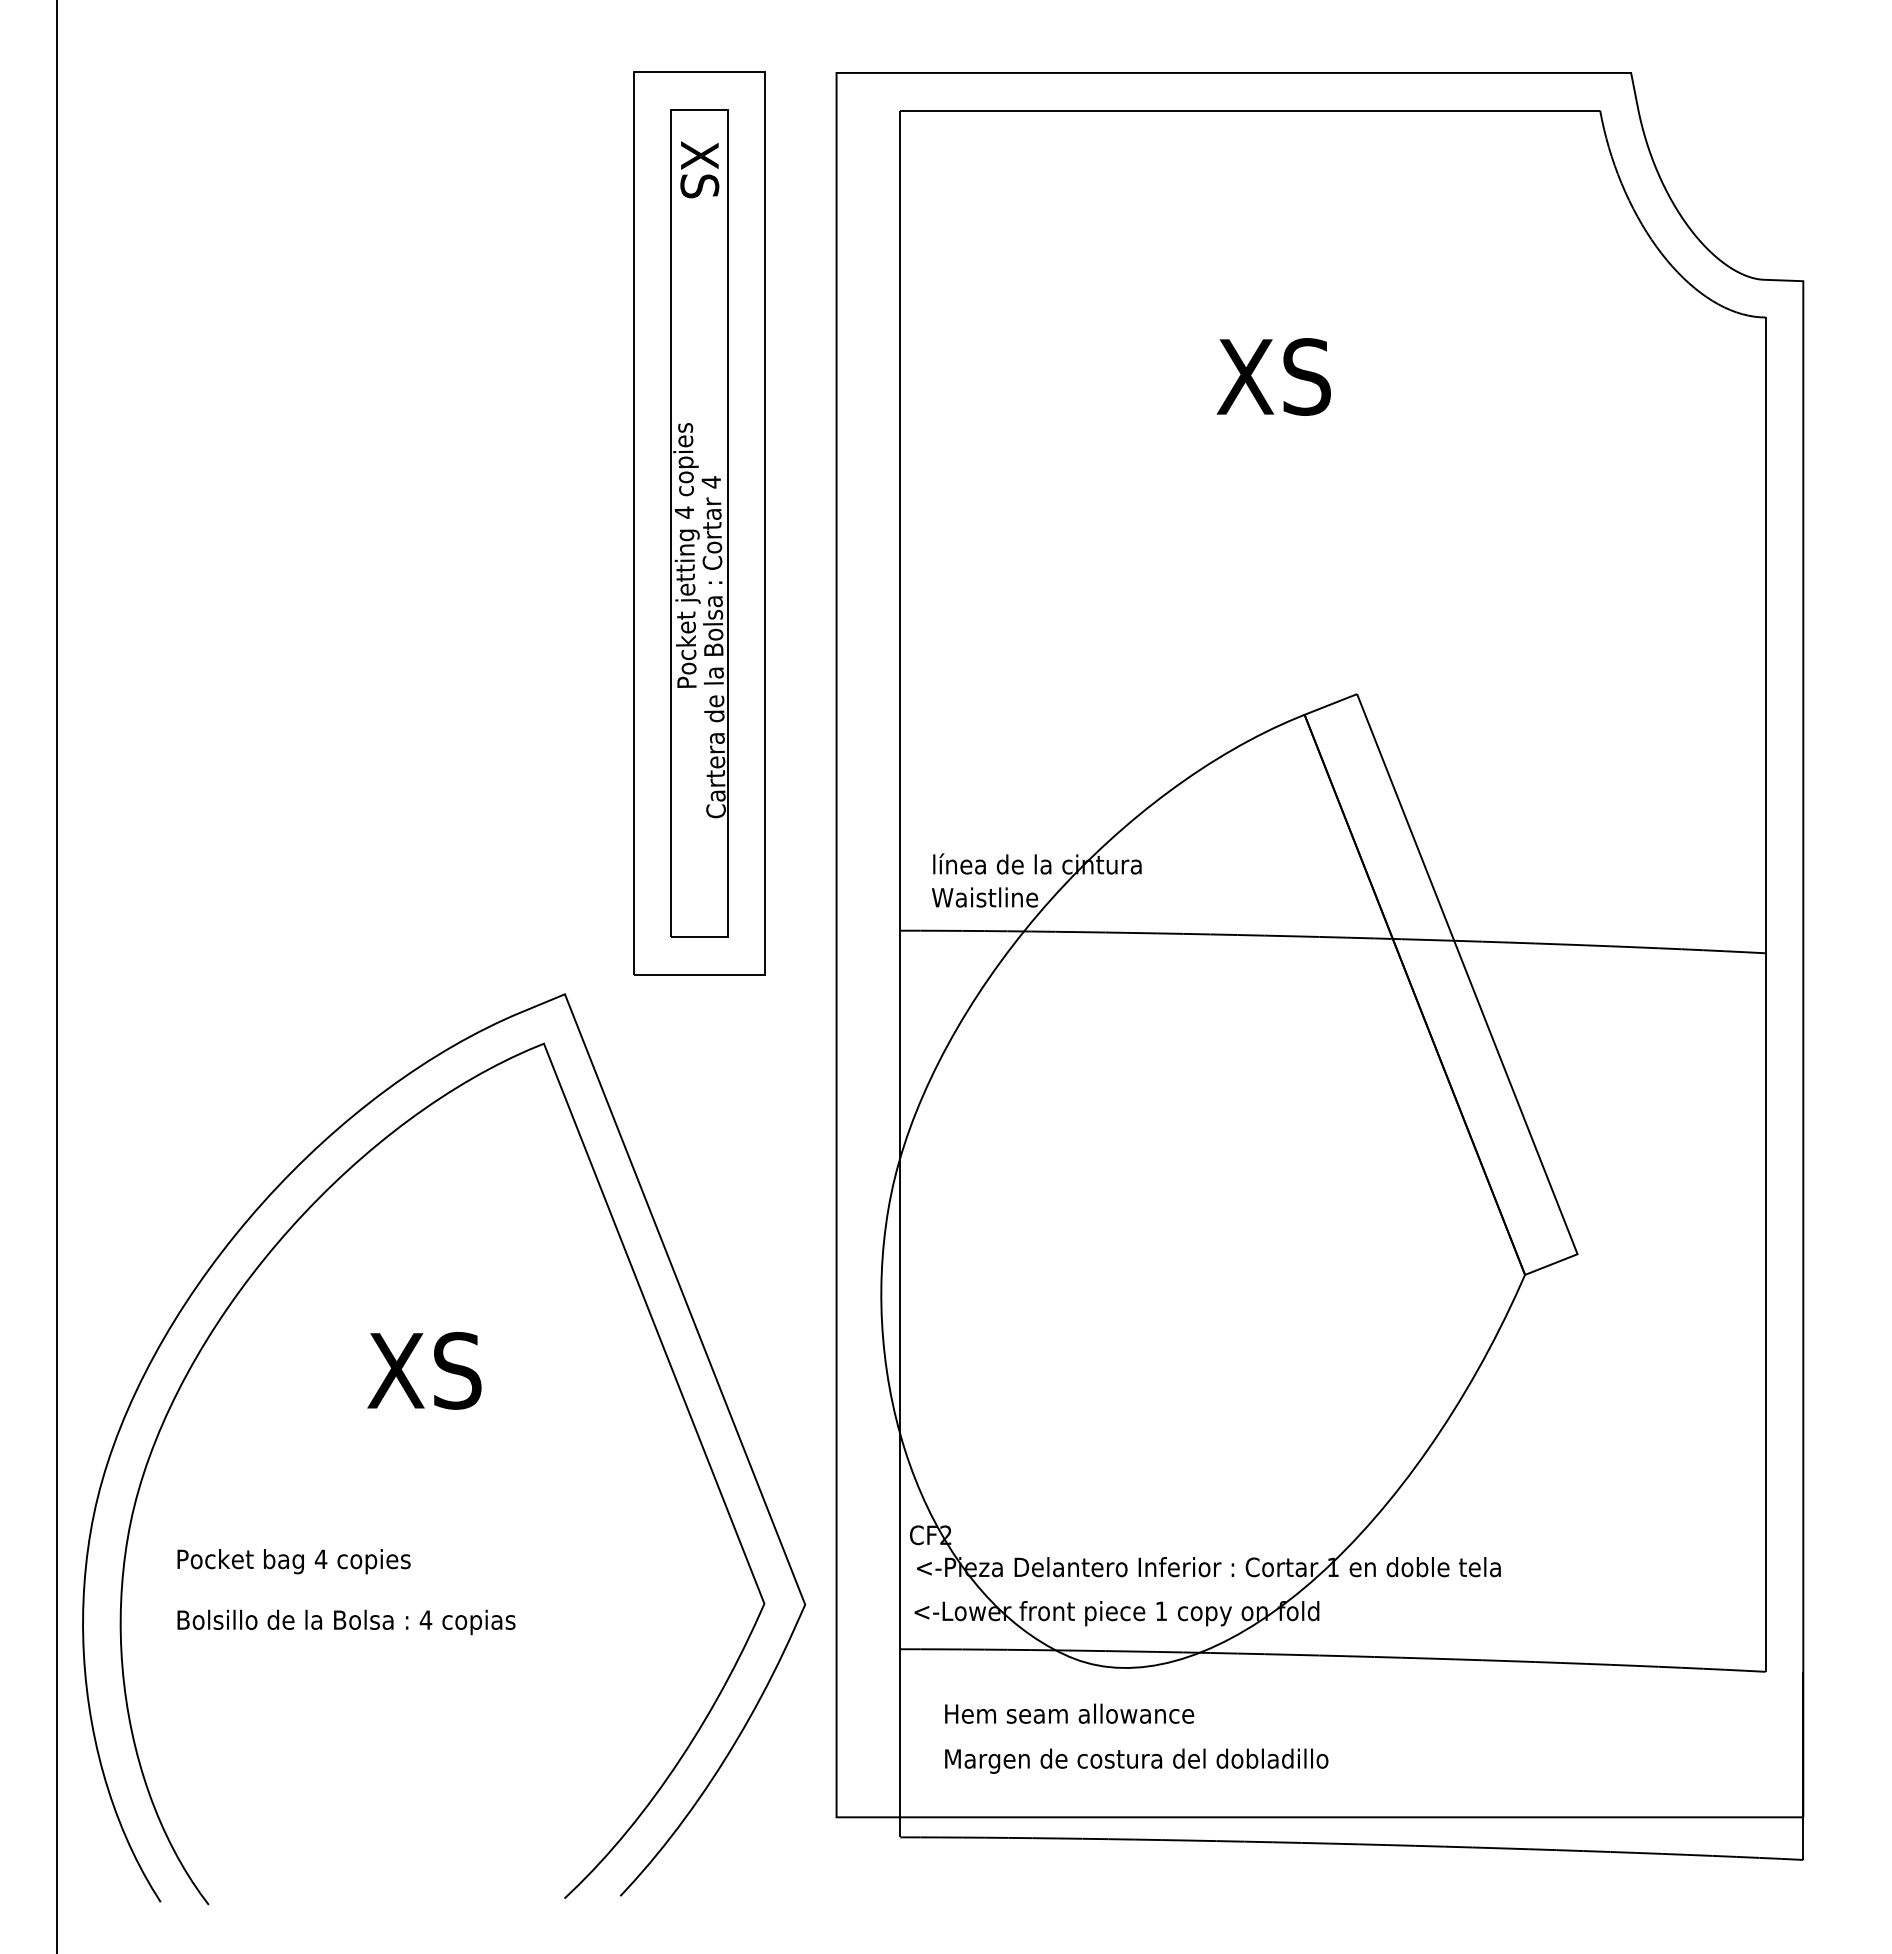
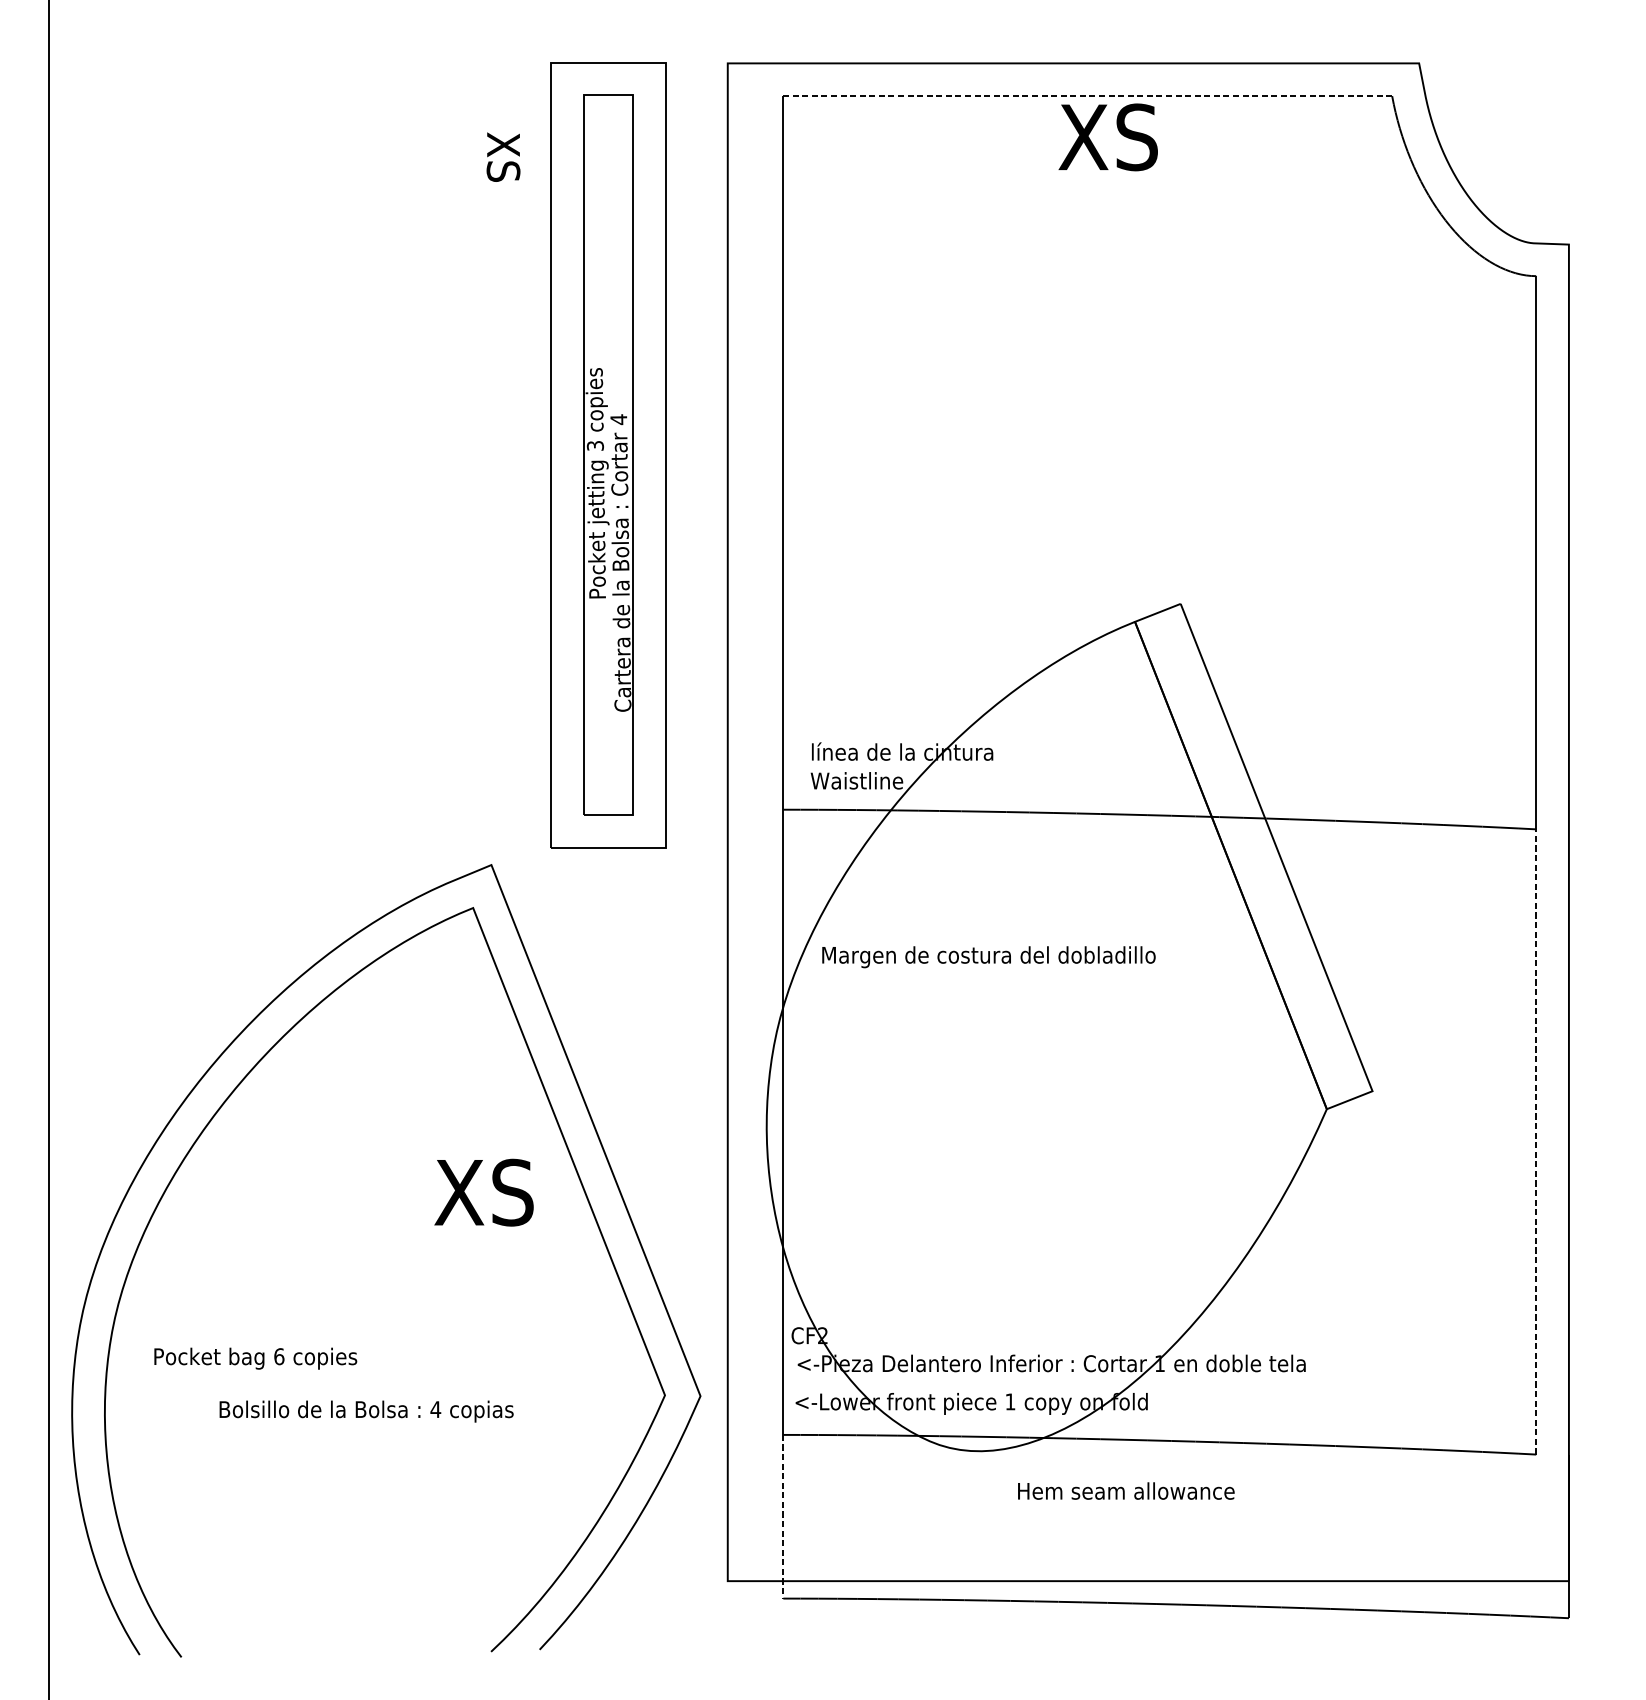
line: (1250, 110) -> (1087, 96), solid -> dashed
text: (699, 169) -> (503, 156), moved
text: (1273, 376) -> (1107, 136), moved
text: (684, 512) -> (595, 445), 4 -> 3
line: (1765, 1312) -> (1536, 1141), solid -> dashed
text: (424, 1370) -> (484, 1192), moved
text: (320, 1559) -> (278, 1356), 4 -> 6
text: (346, 1622) -> (366, 1411), moved
text: (1069, 1713) -> (1126, 1490), moved
line: (900, 1743) -> (783, 1516), solid -> dashed
text: (1136, 1760) -> (988, 956), moved

